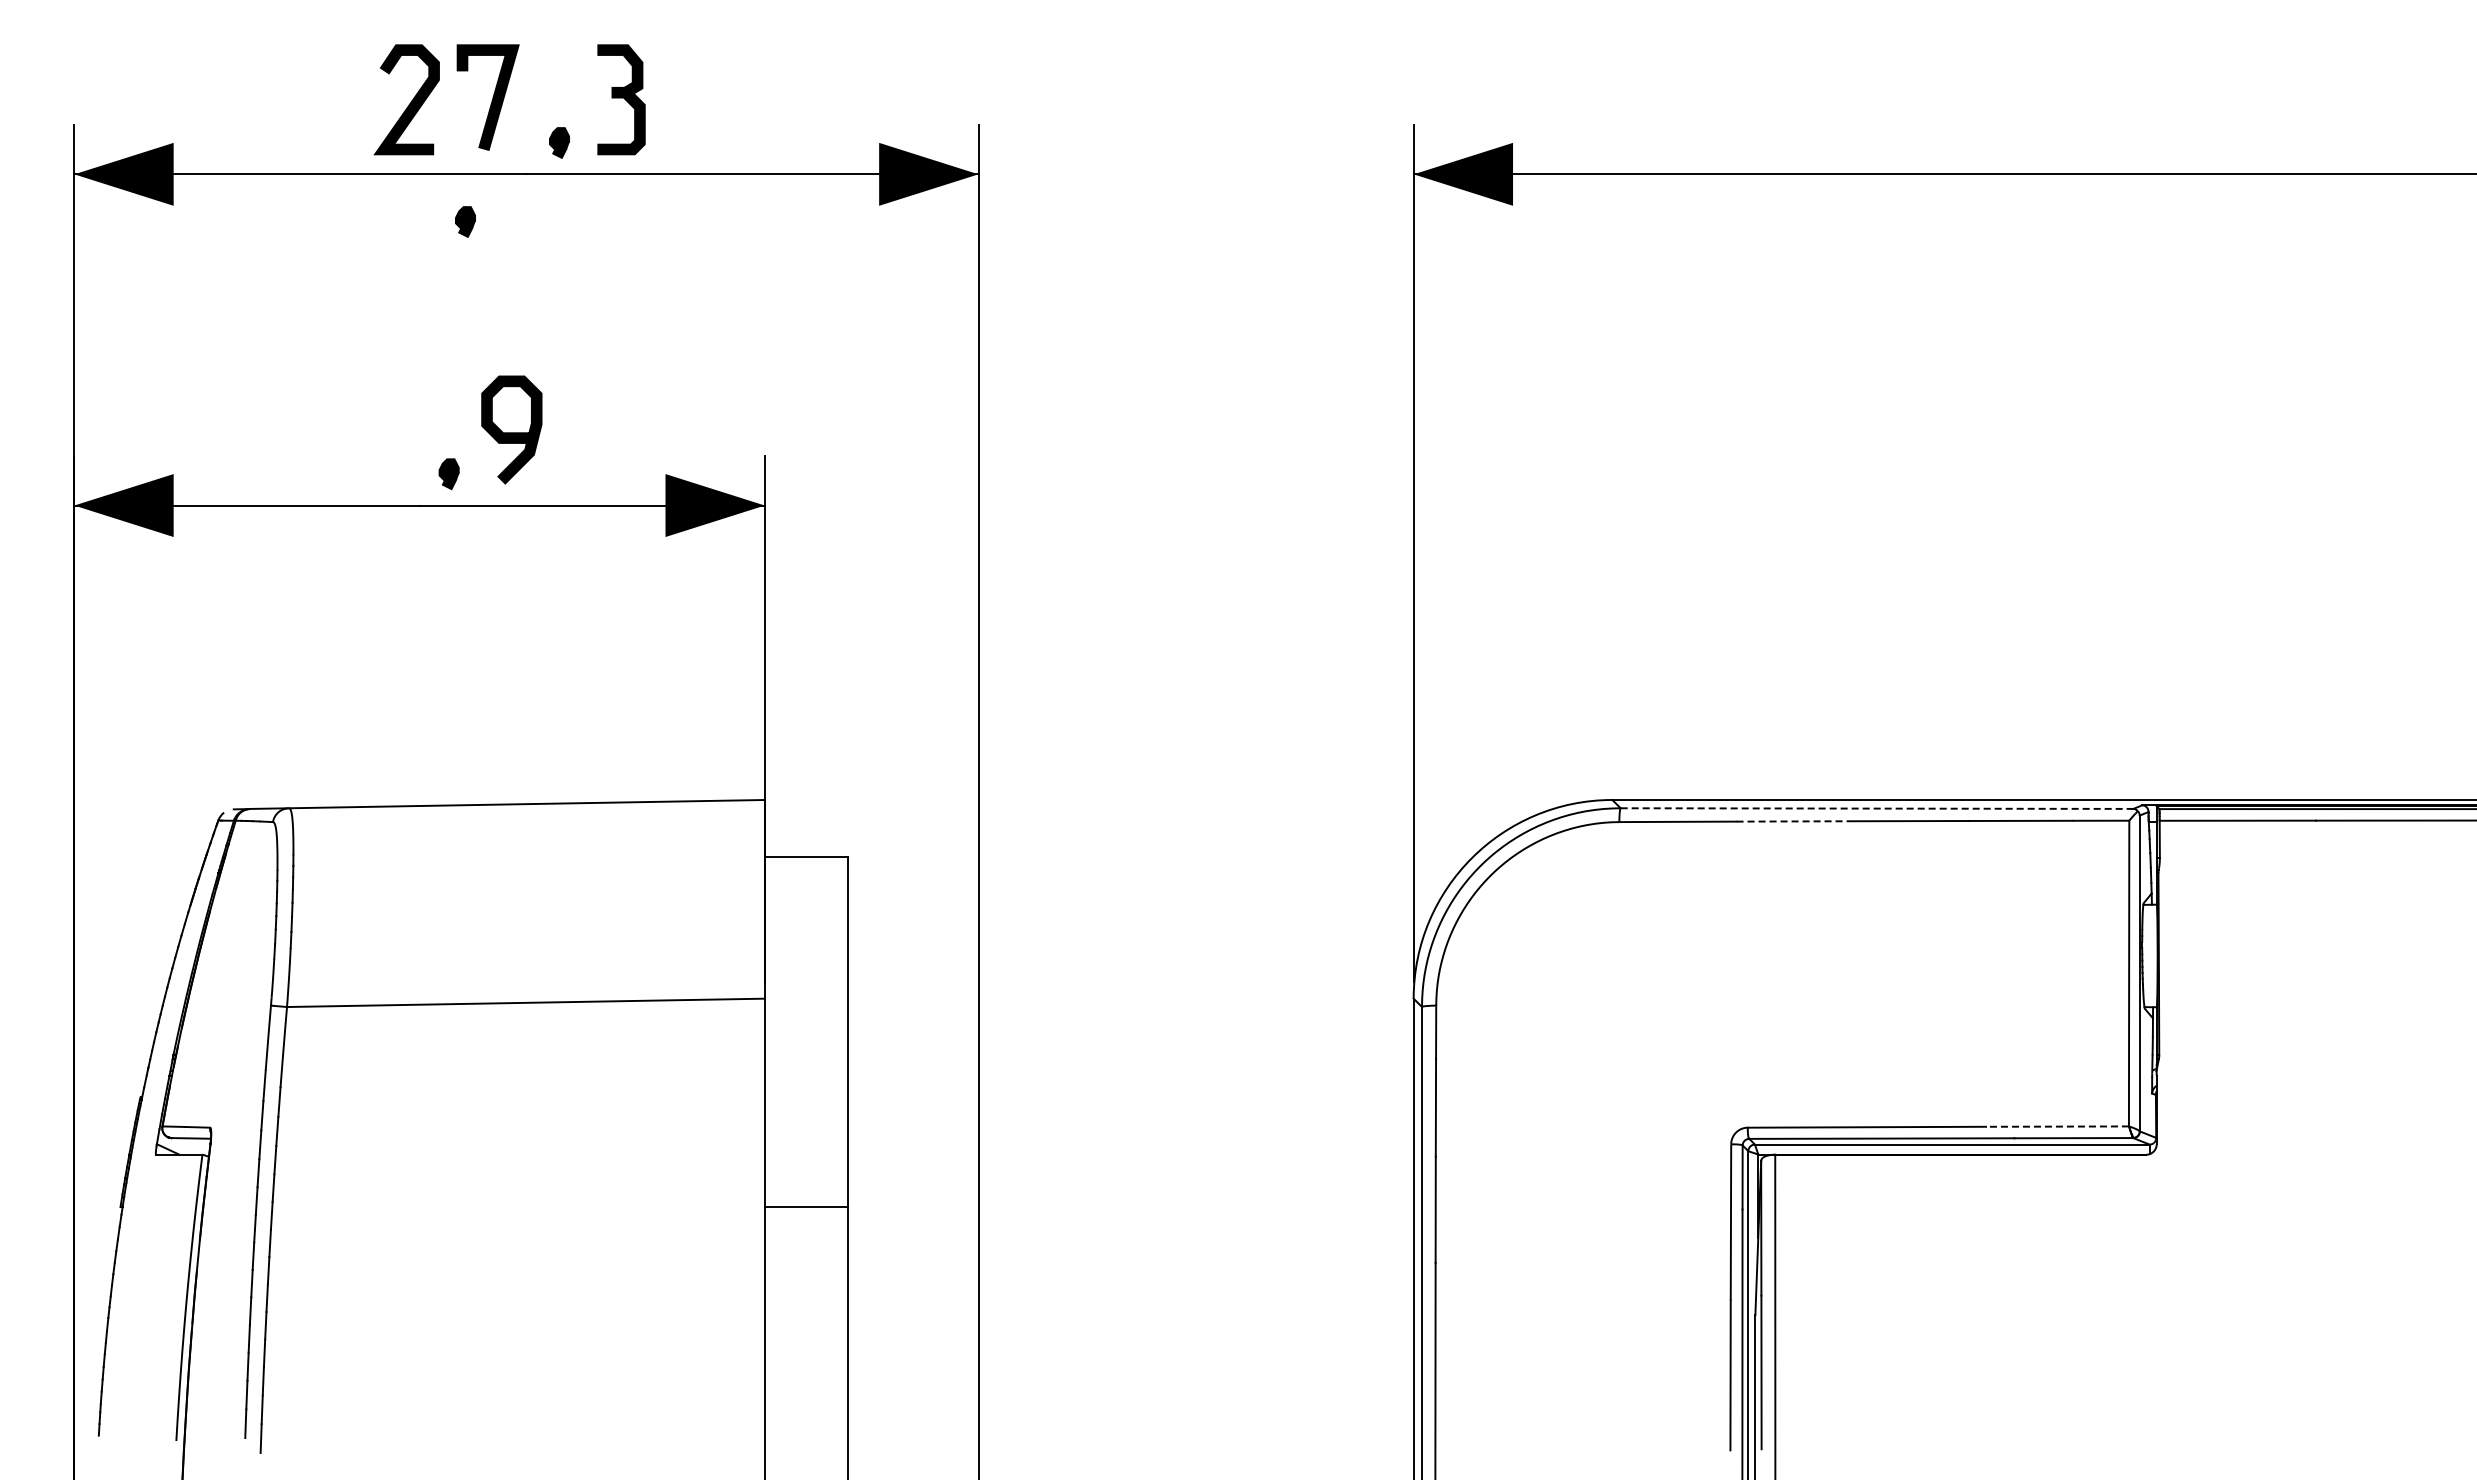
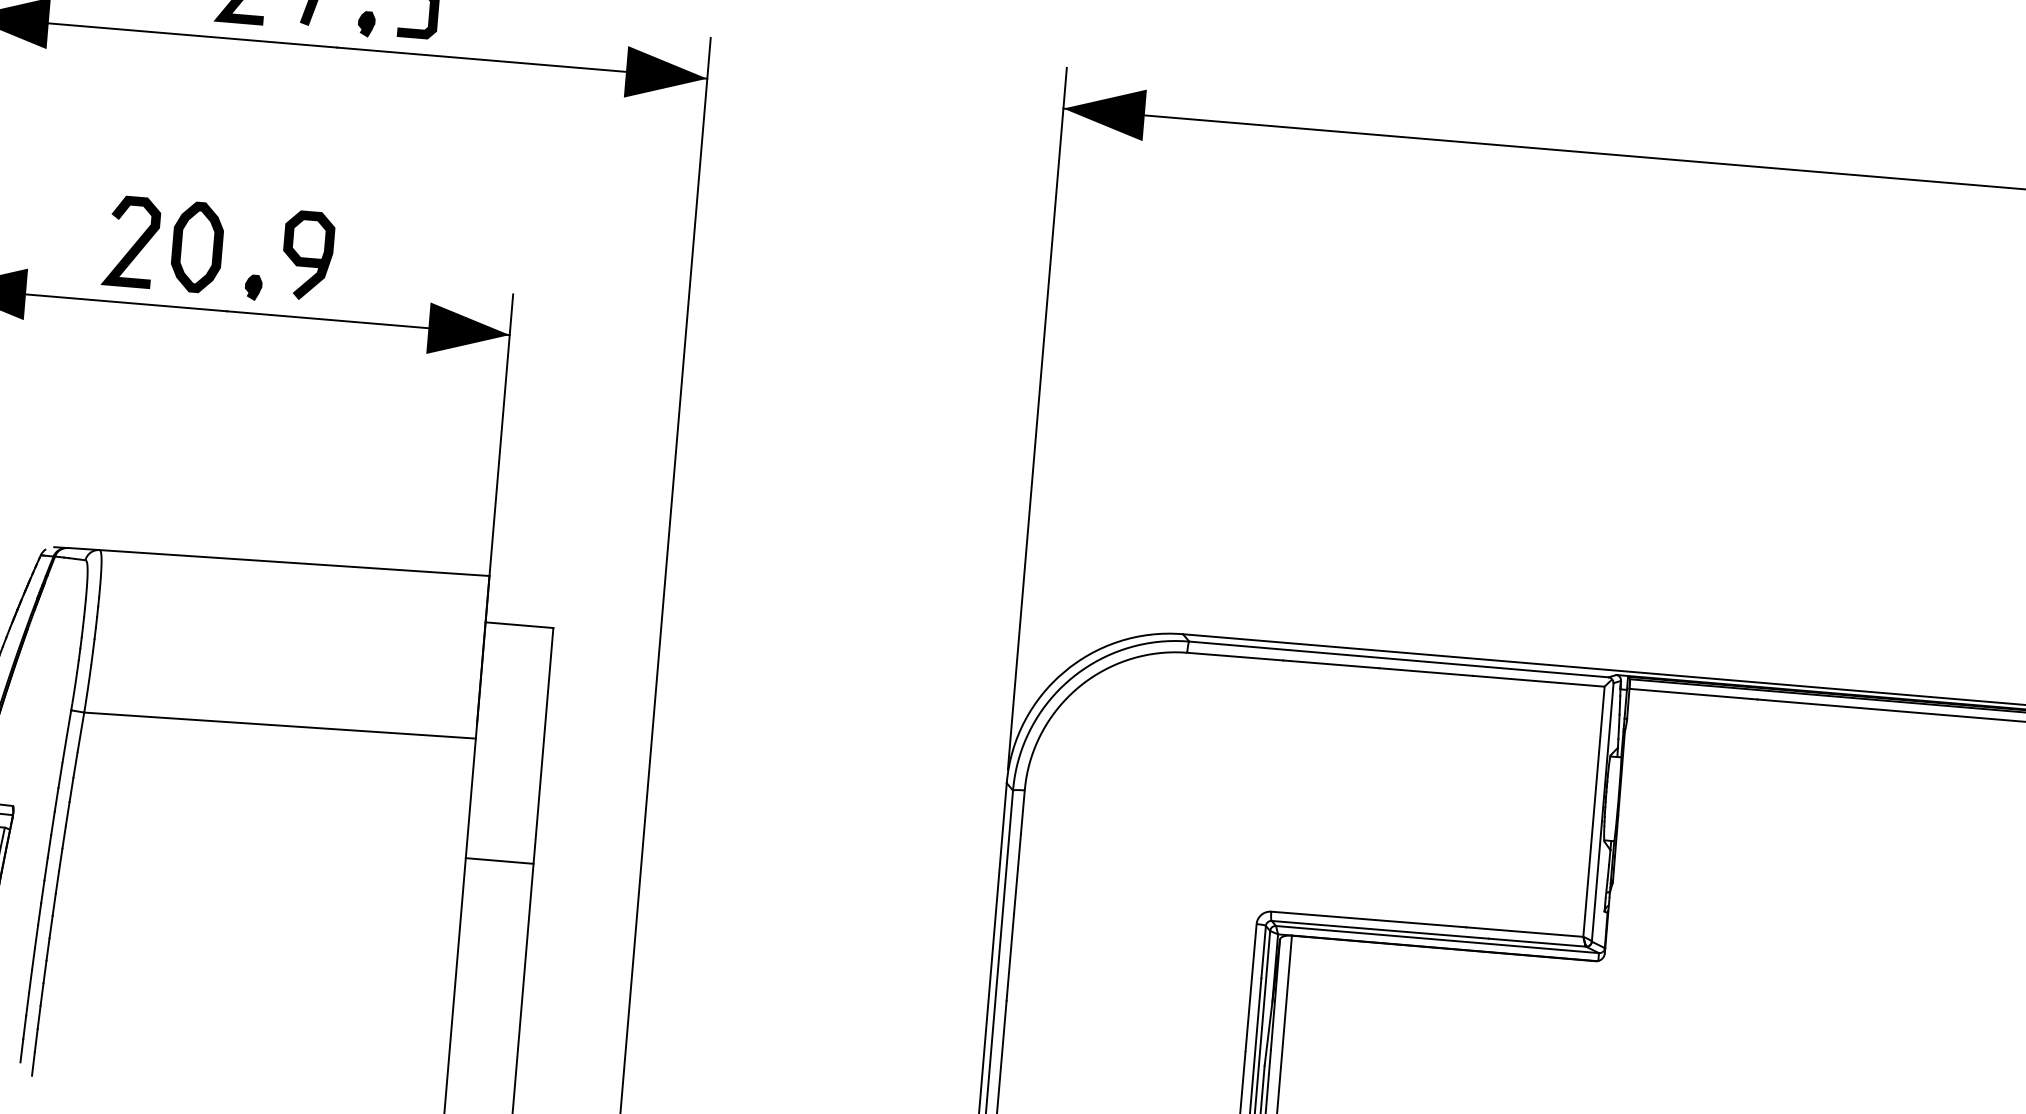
part: (465, 221) -> (284, 82), removed
part: (376, 430) -> (197, 246), added
curve: (300, 432) -> (134, 243), added
line: (1877, 808) -> (1399, 659), dashed -> solid
line: (1795, 821) -> (1331, 664), dashed -> solid
line: (2056, 1126) -> (1524, 931), dashed -> solid
line: (805, 1206) -> (499, 860), moved

